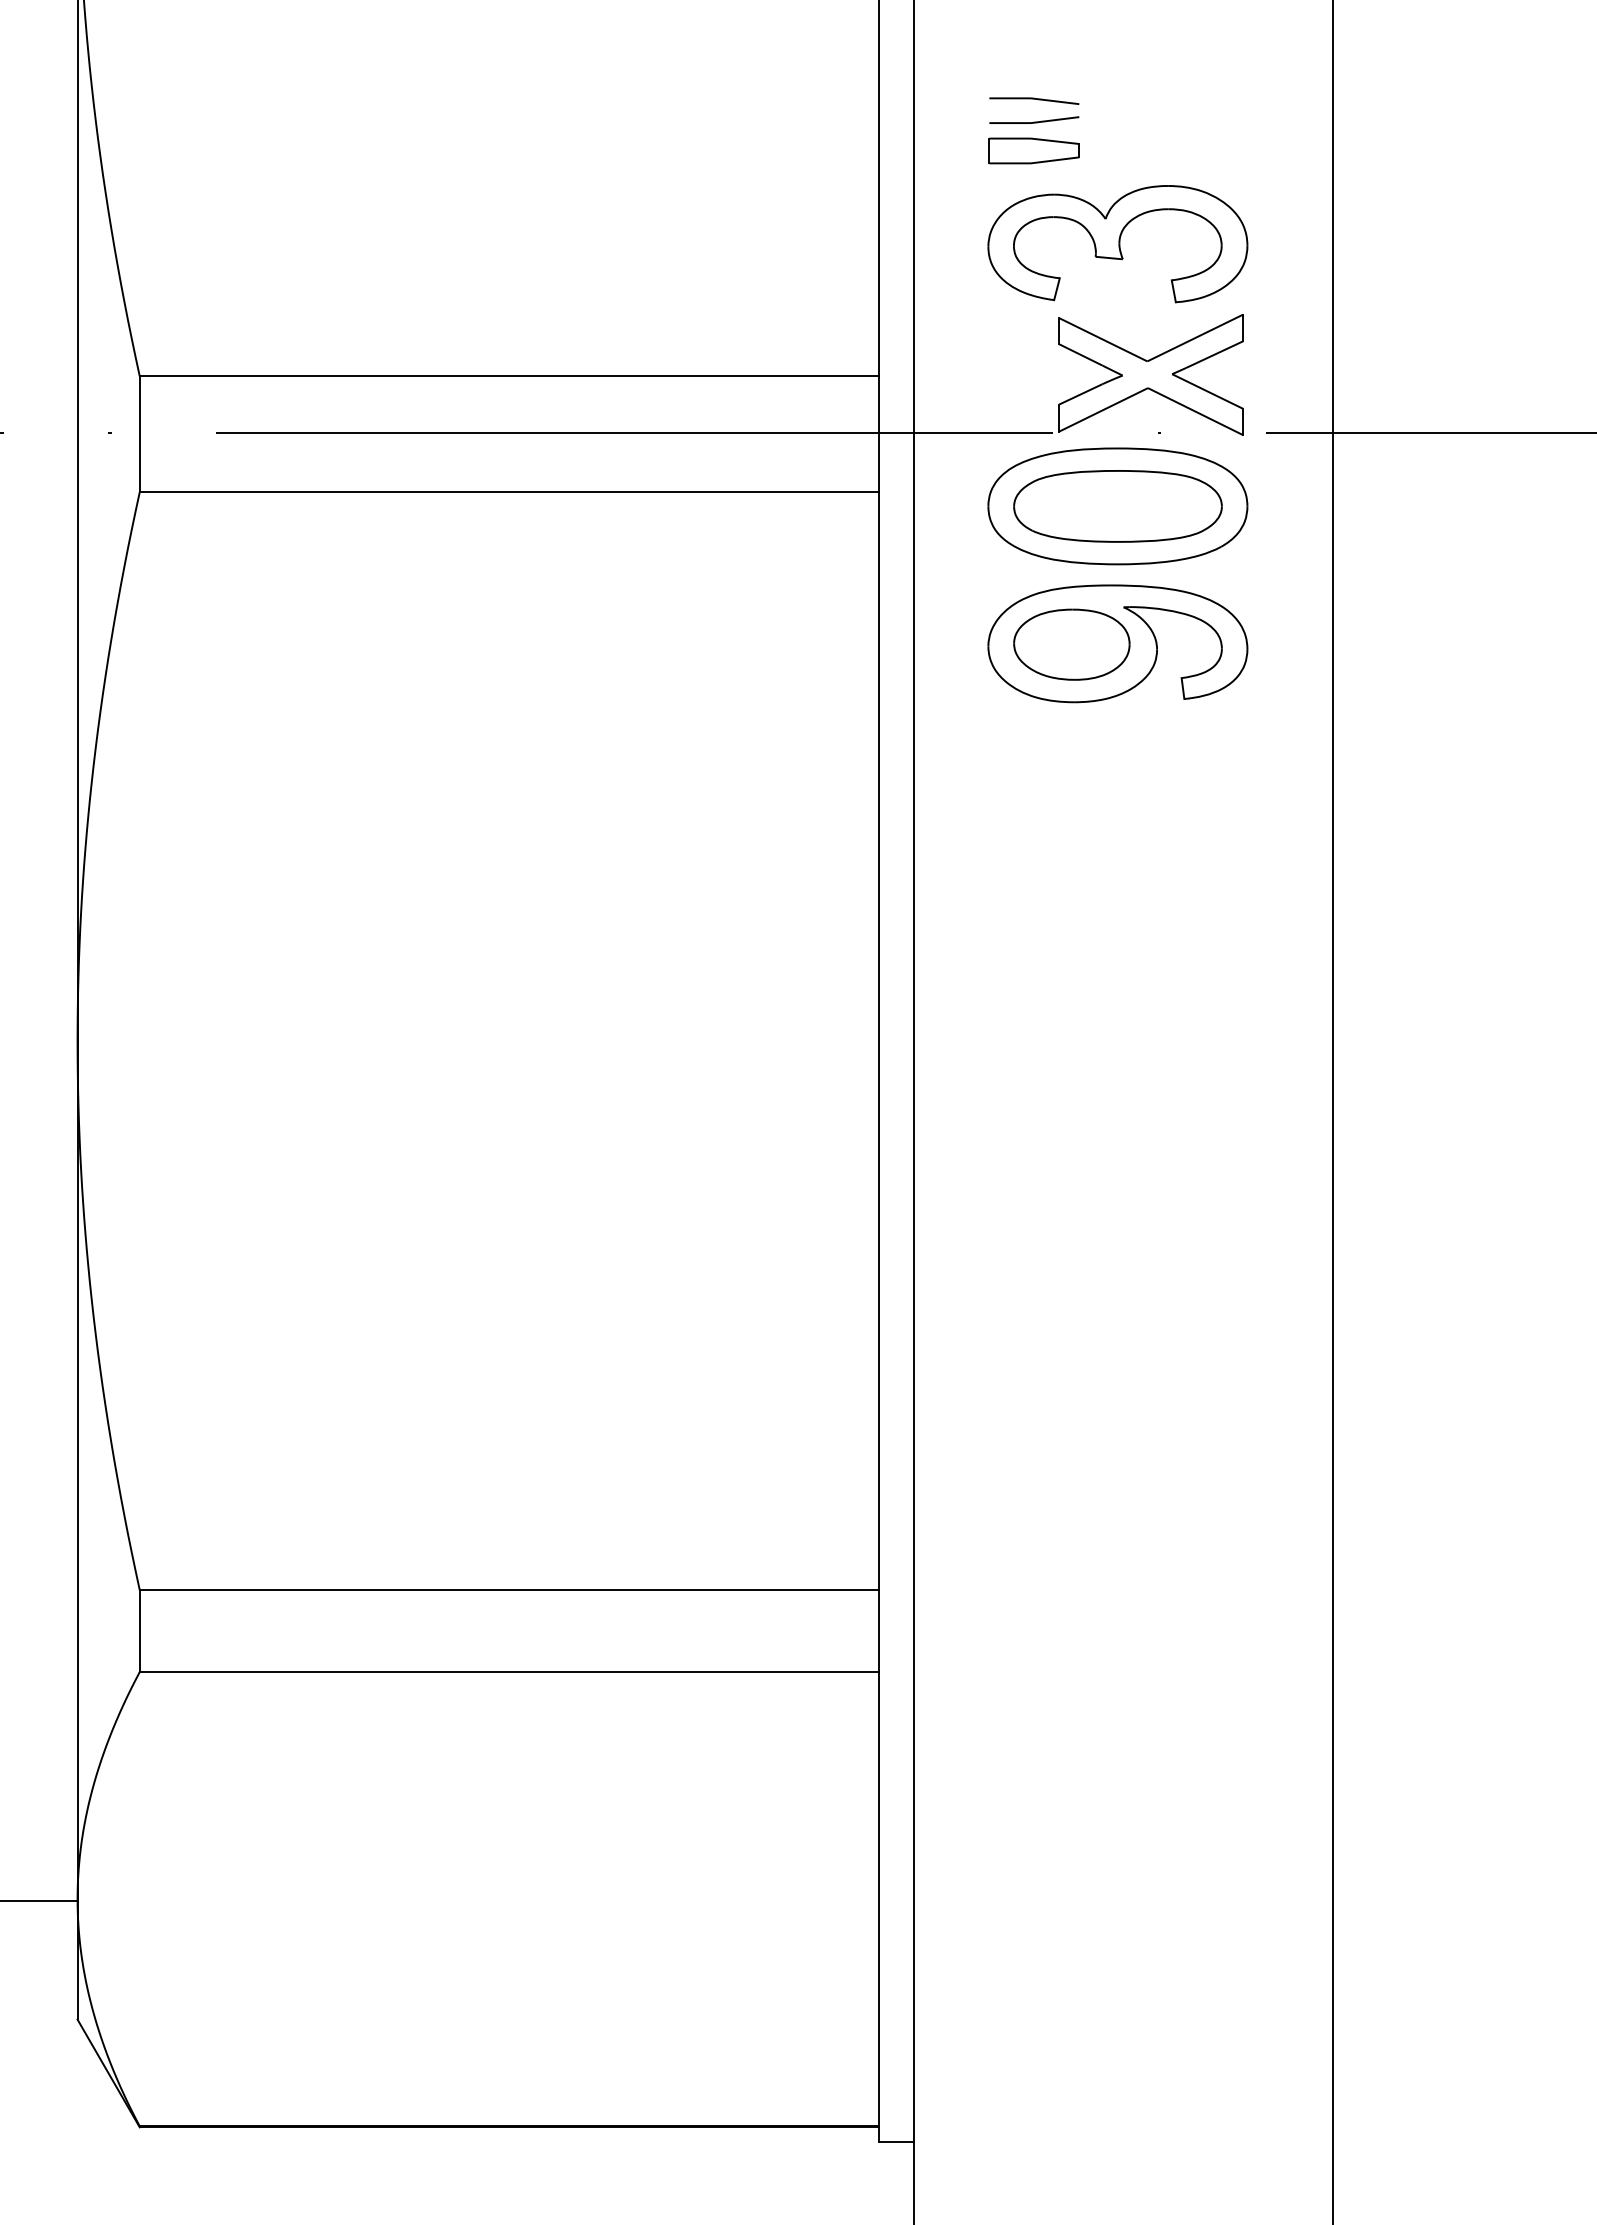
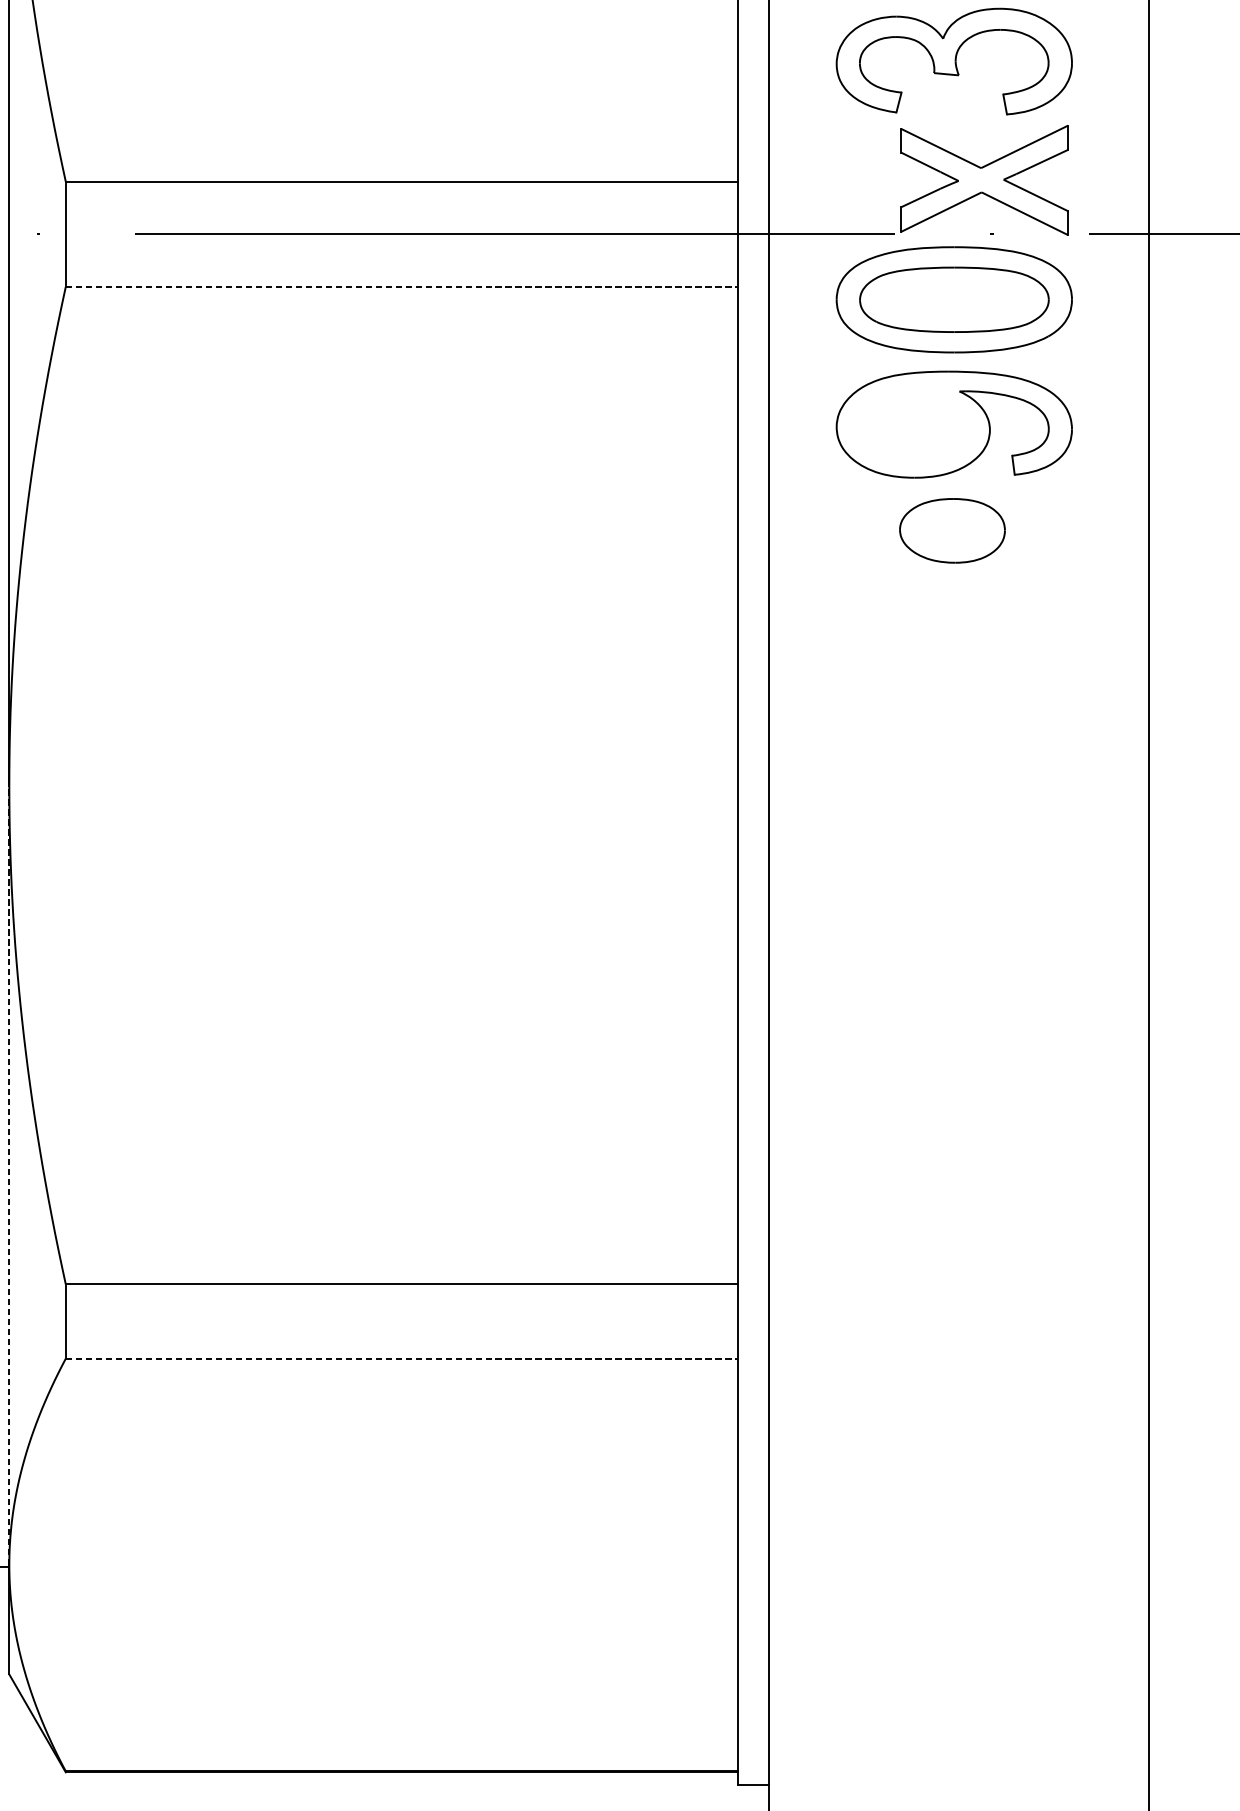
line: (509, 492) -> (401, 287), solid -> dashed
part: (1071, 644) -> (952, 530), moved
line: (77, 1469) -> (9, 1174), solid -> dashed
line: (509, 1671) -> (401, 1358), solid -> dashed

